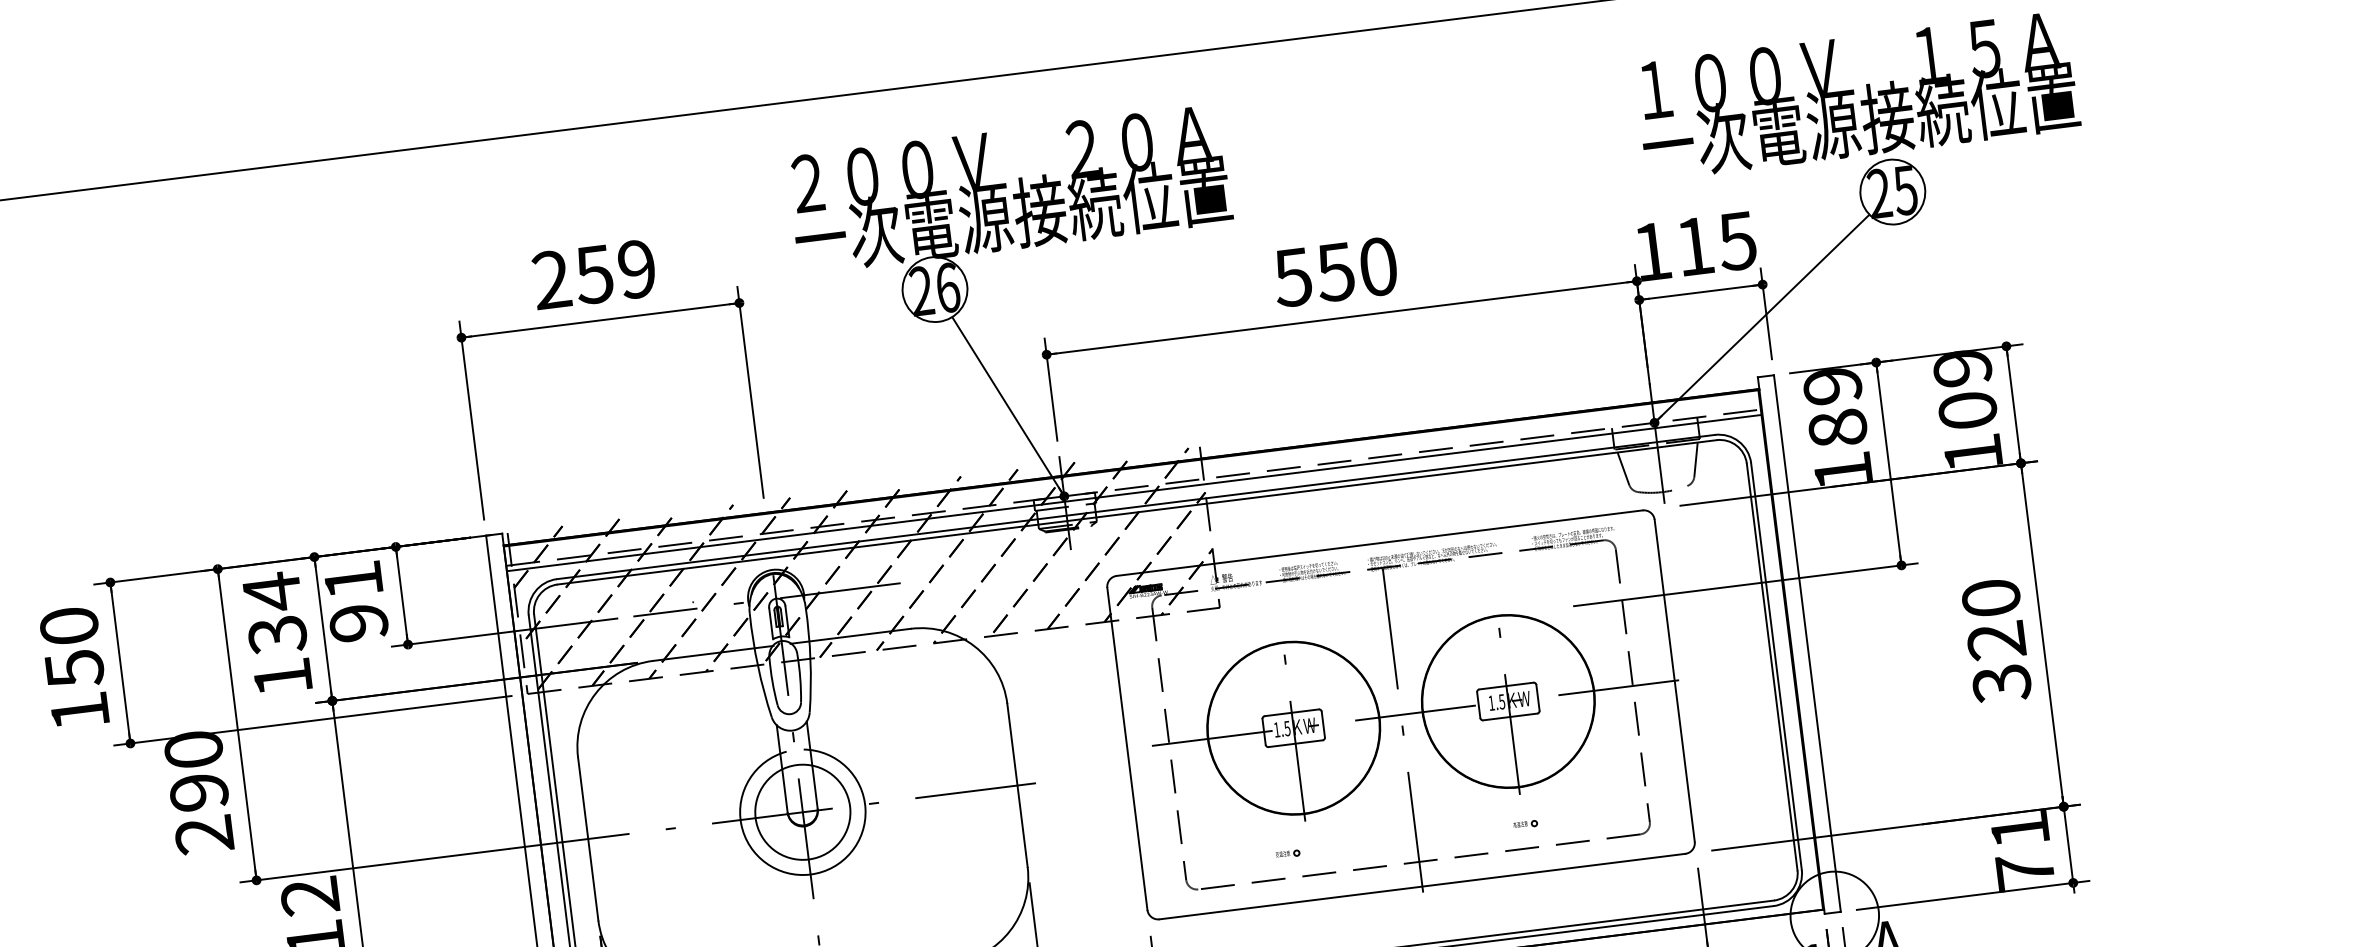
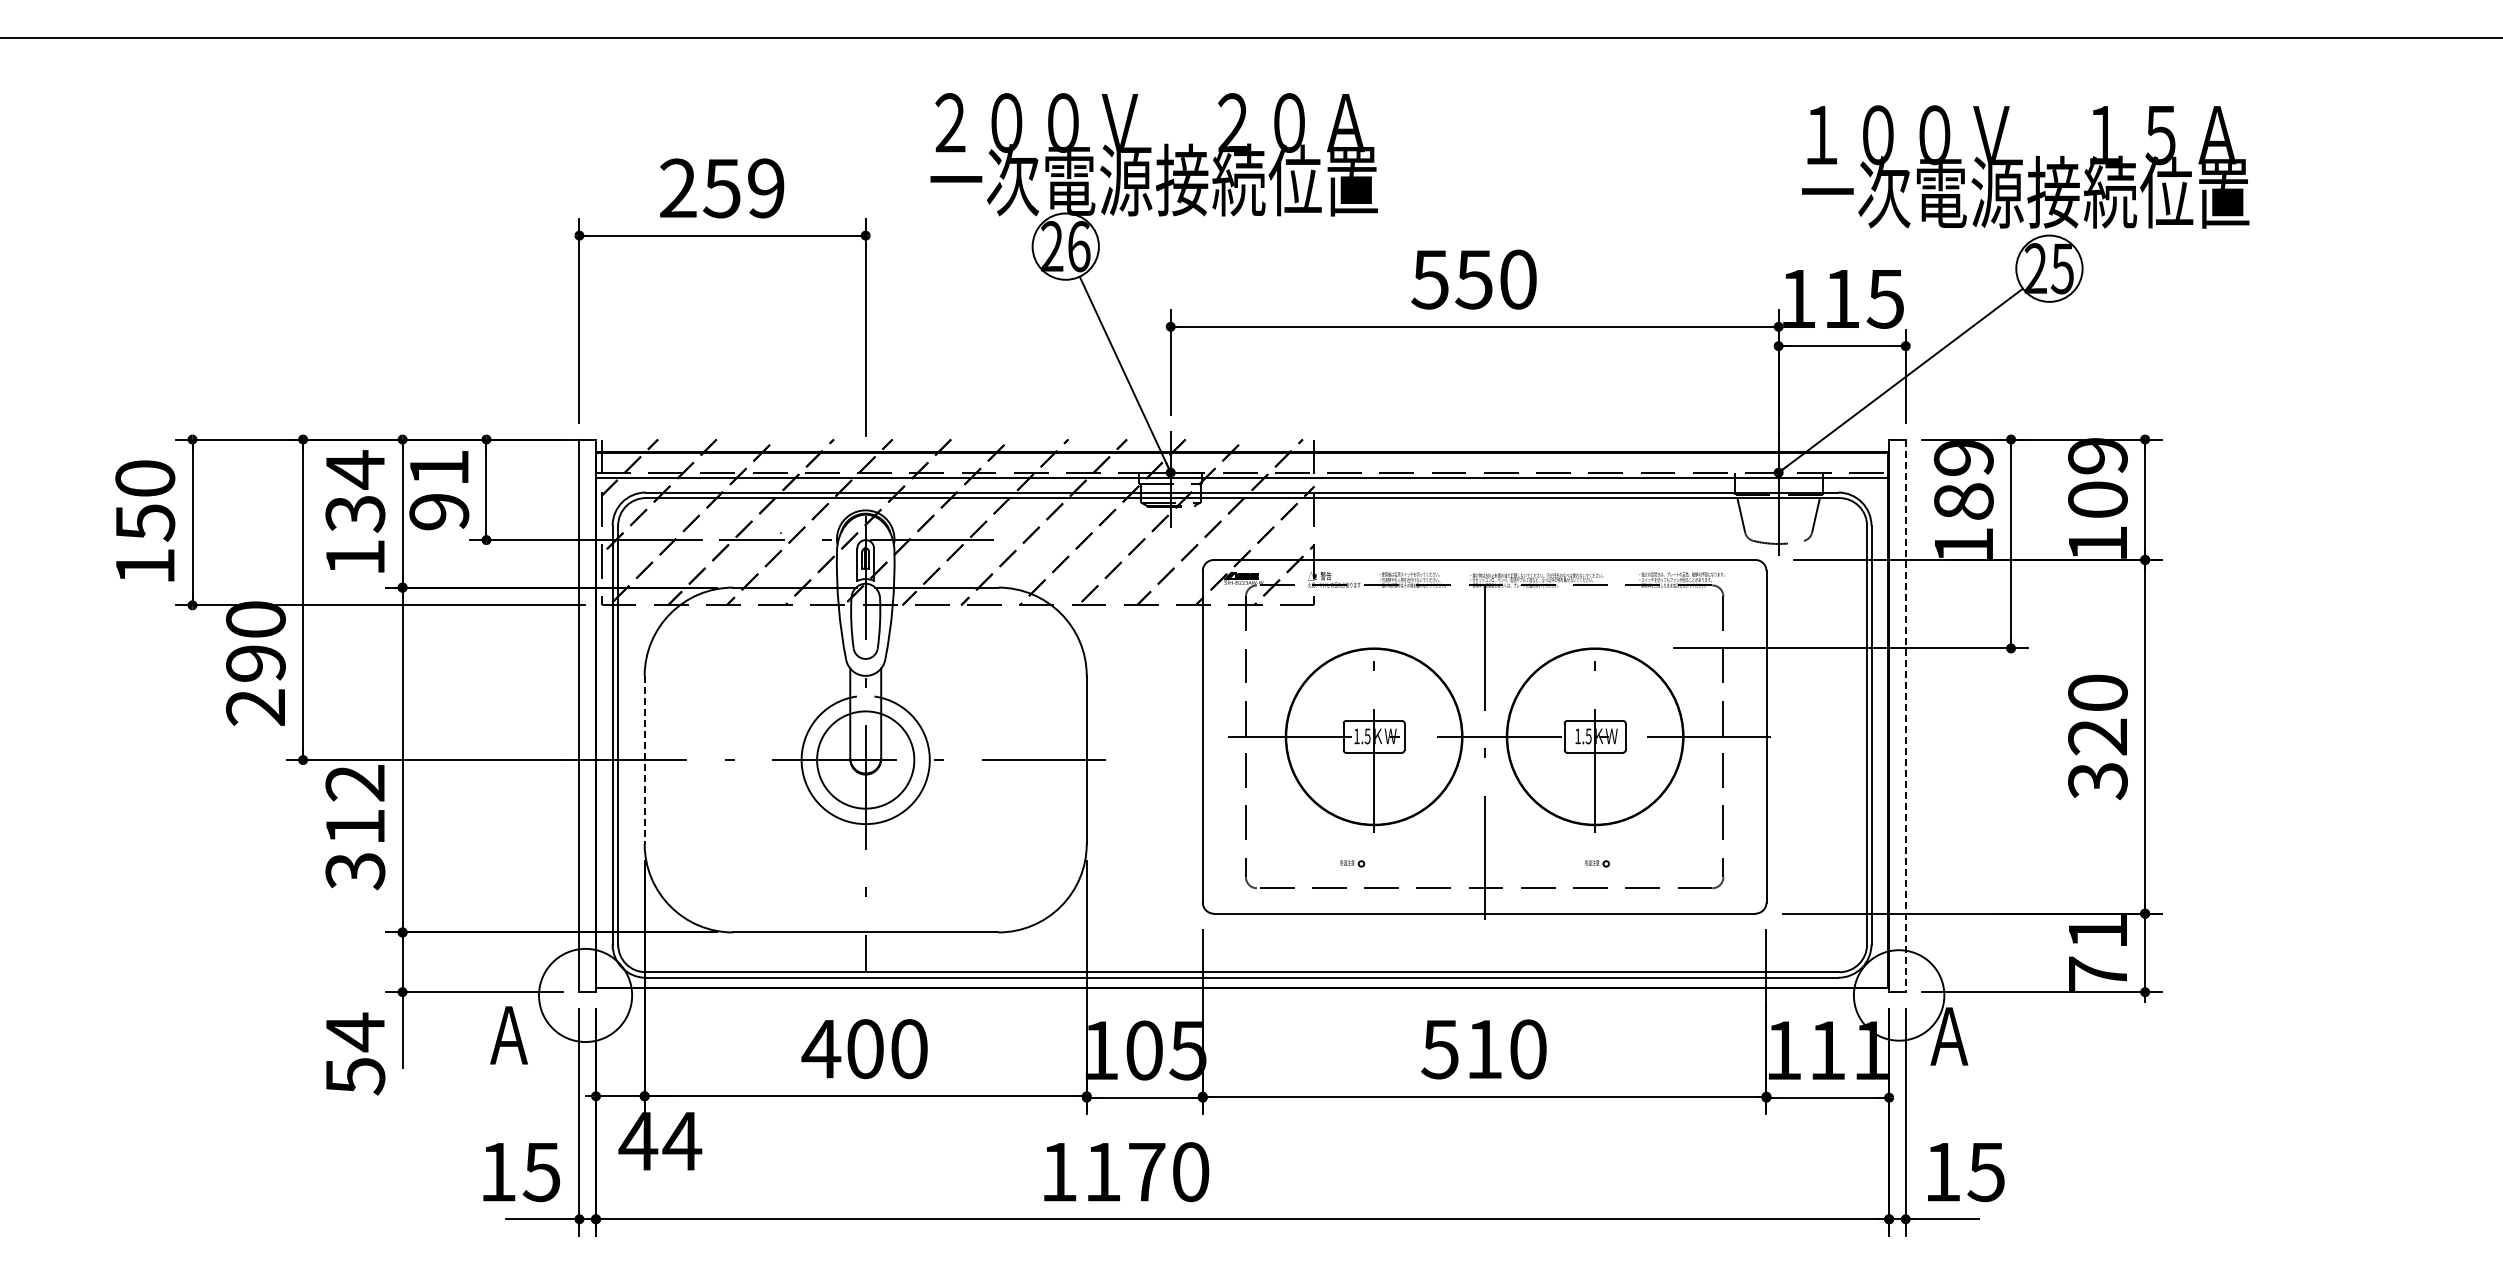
line: (1807, 644) -> (1905, 716), solid -> dashed
line: (588, 839) -> (644, 760), solid -> dashed

